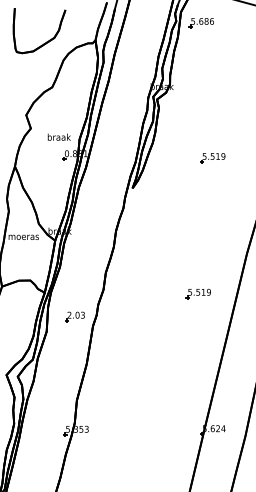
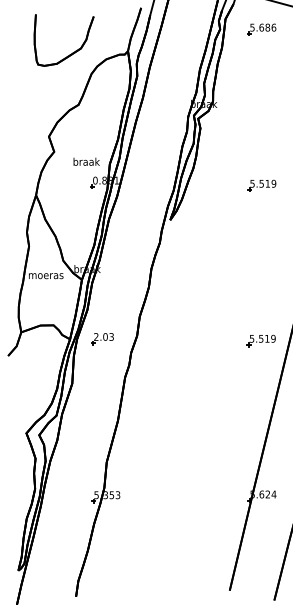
part: (201, 23) -> (261, 29), moved
part: (197, 293) -> (260, 340), moved
part: (74, 317) -> (102, 339), moved

